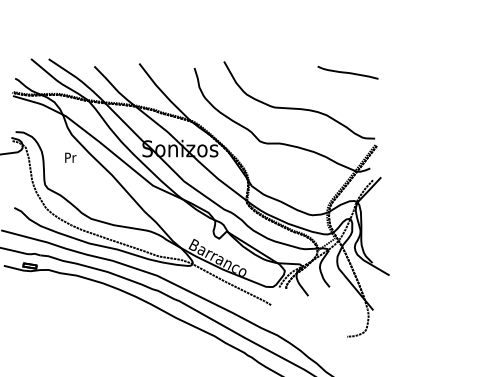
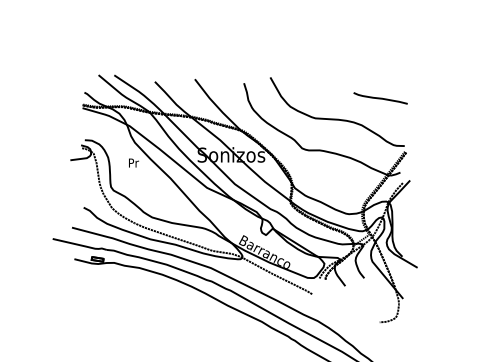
curve: (347, 72) -> (380, 98), moved

